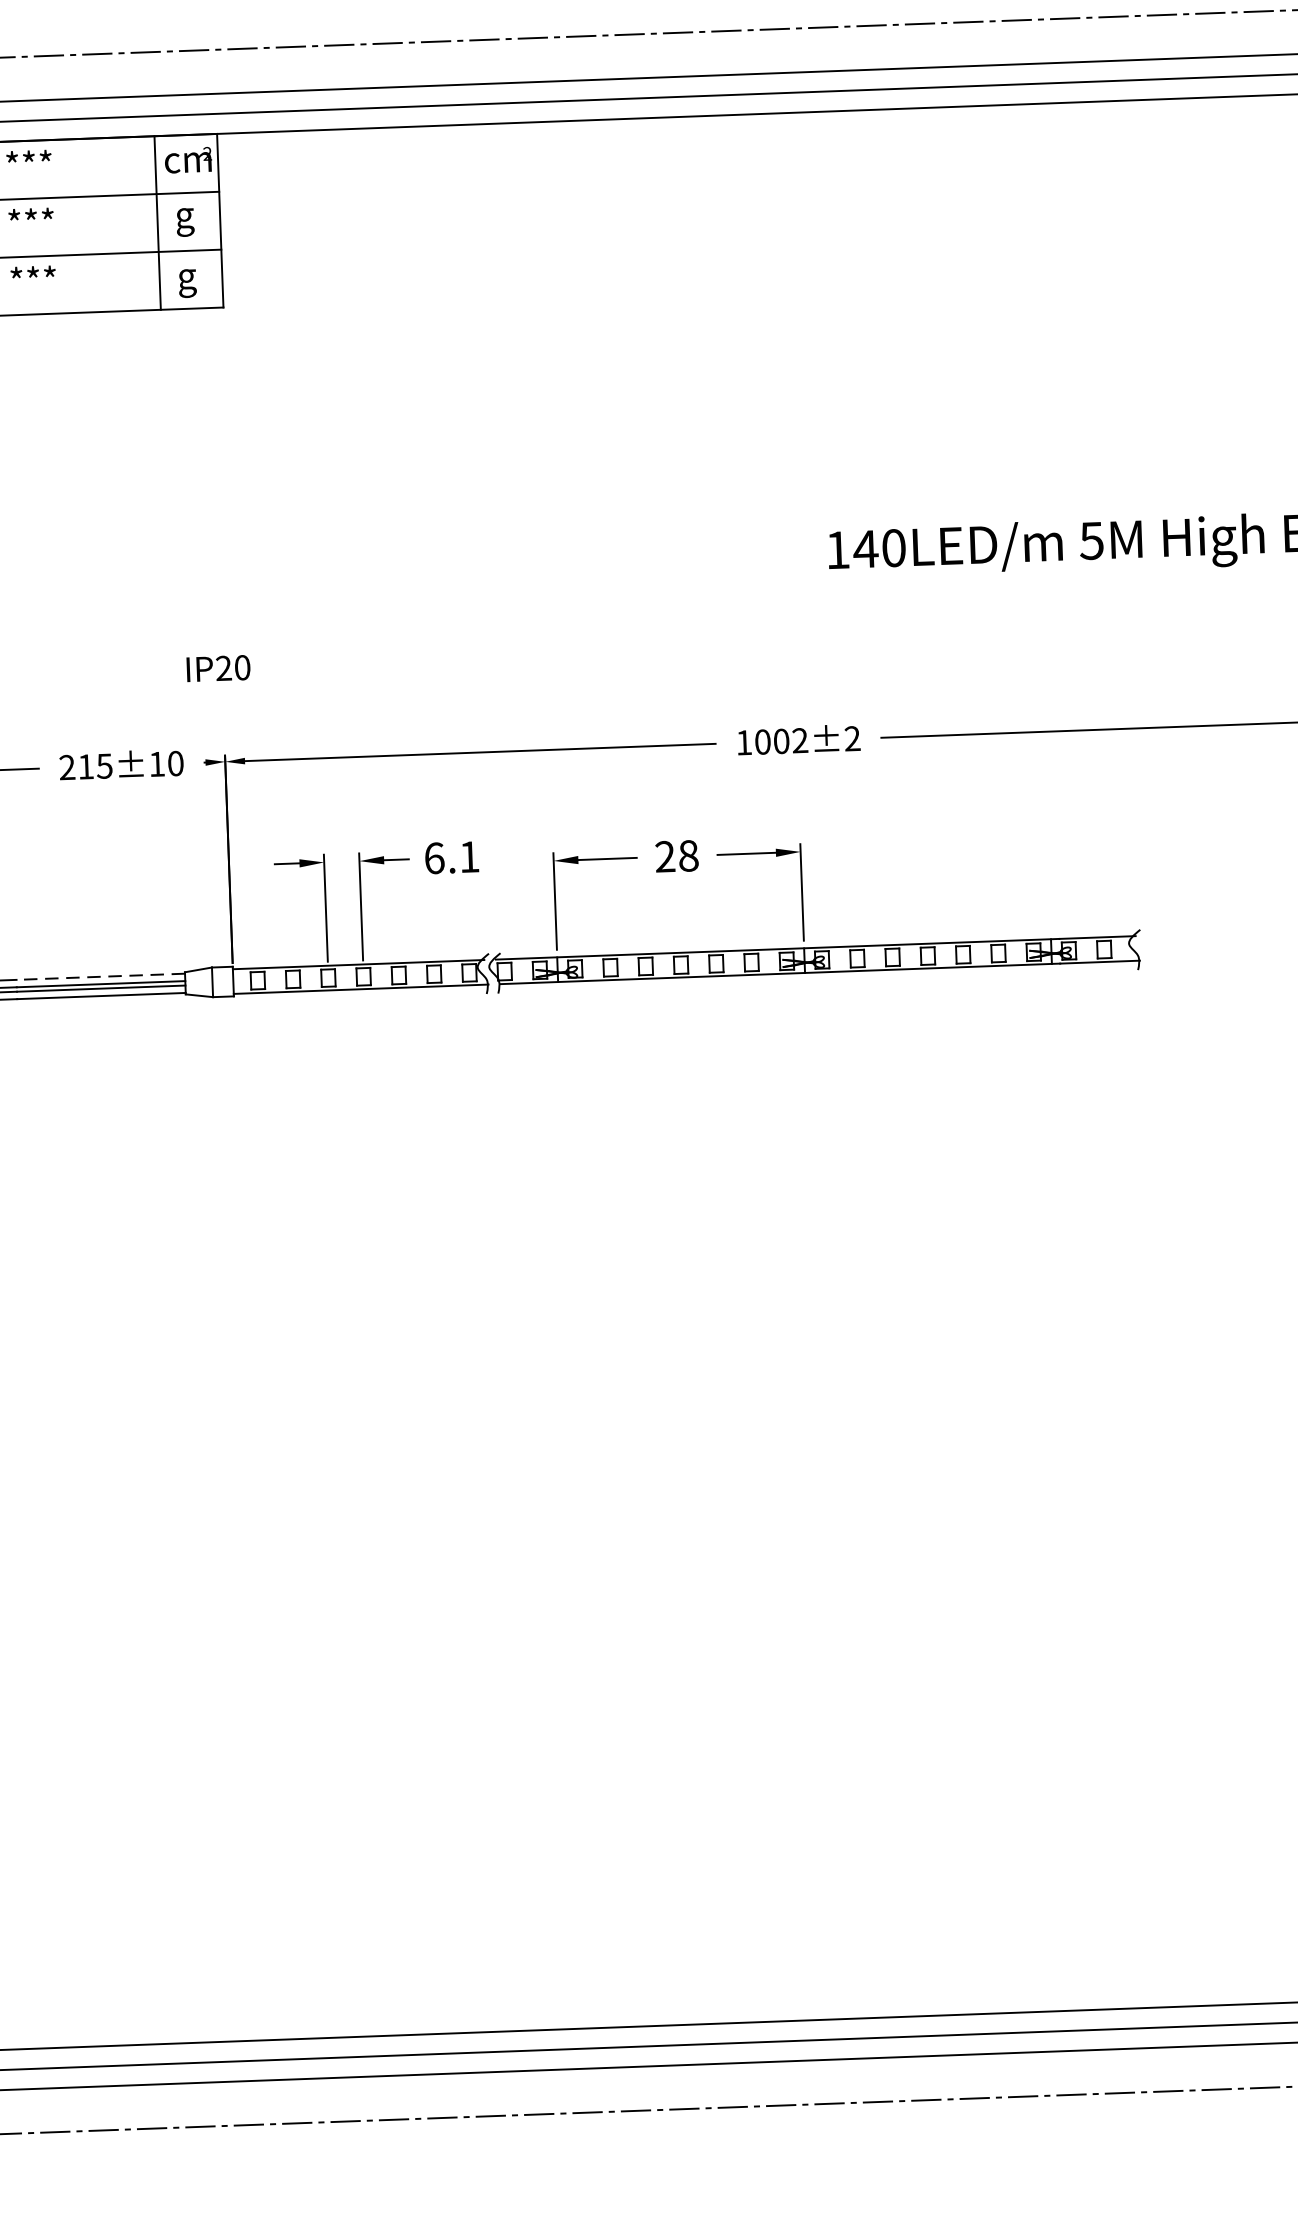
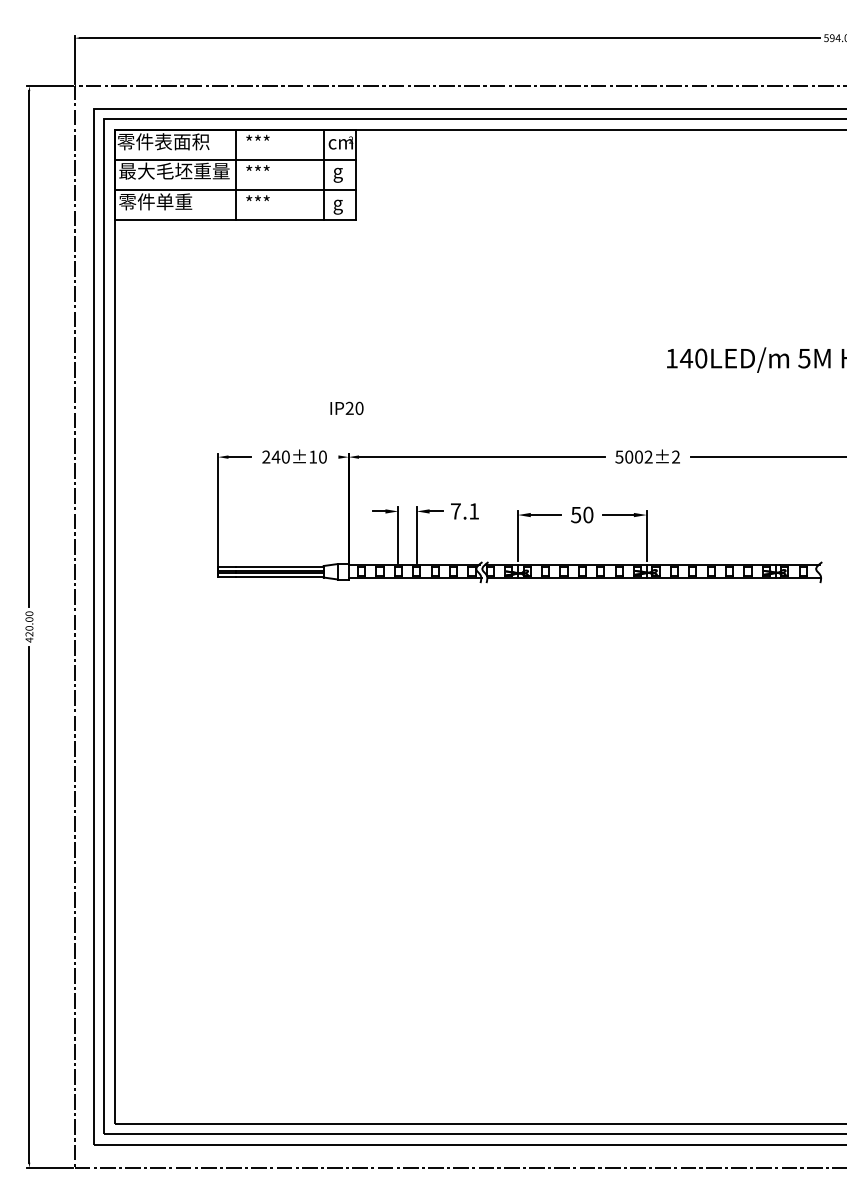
text: (744, 741) -> (619, 456), 1002±2 -> 5002±2
text: (94, 765) -> (280, 456), 215±10 -> 240±10
text: (677, 855) -> (582, 514), 28 -> 50
text: (435, 858) -> (456, 511), 6.1 -> 7.1
line: (100, 976) -> (279, 566), dashed -> solid

